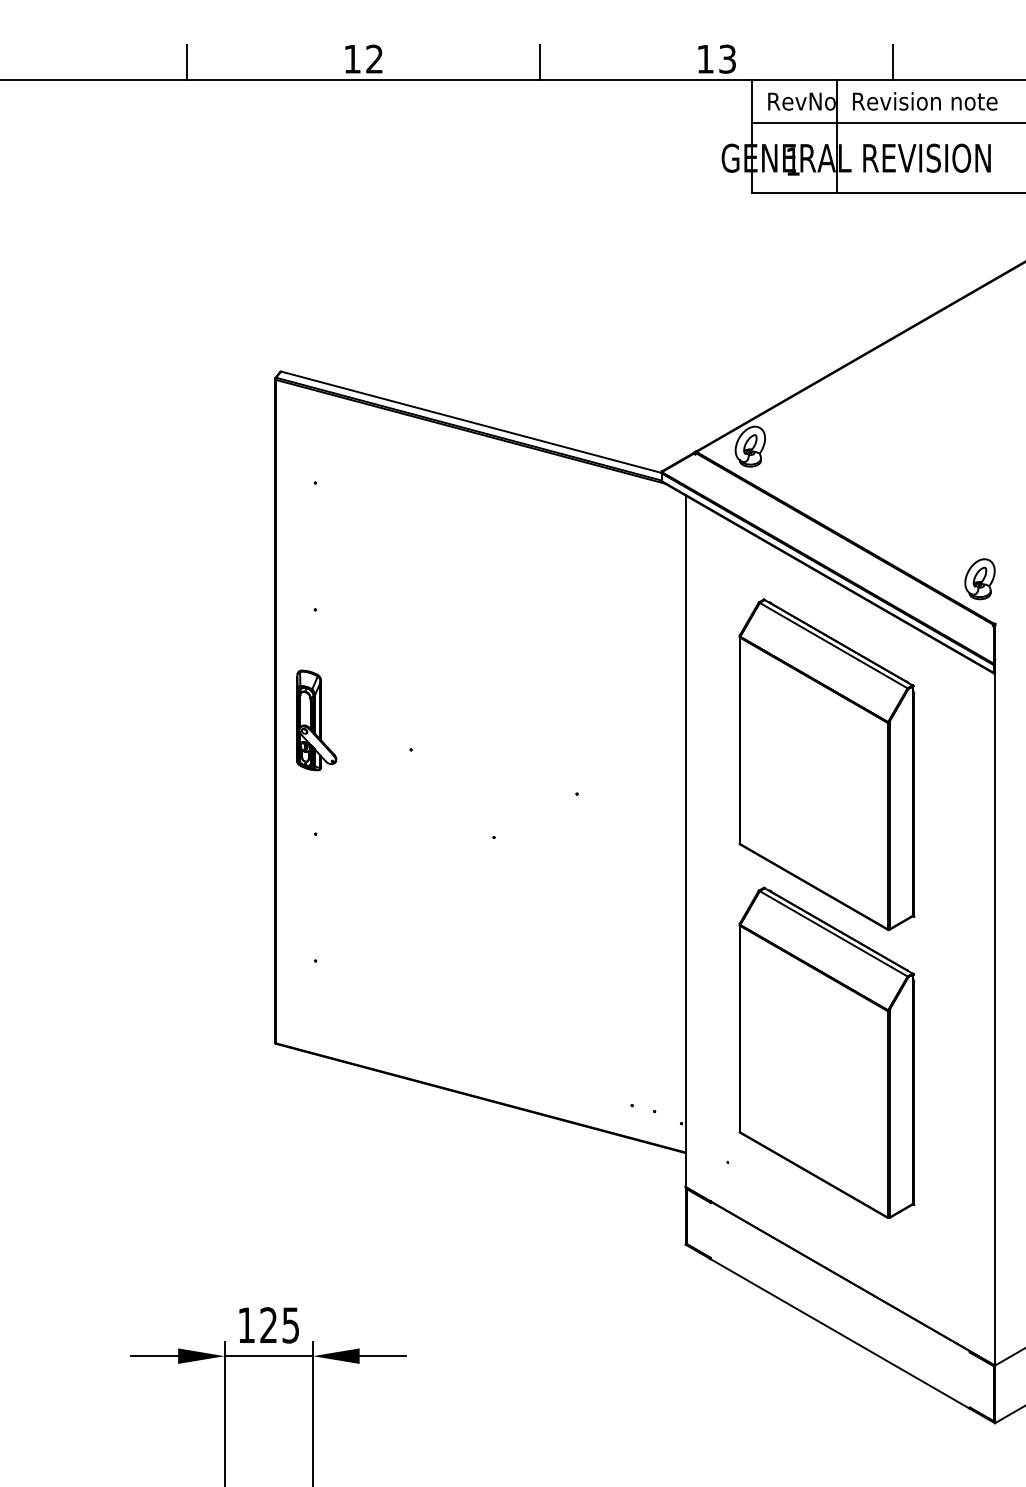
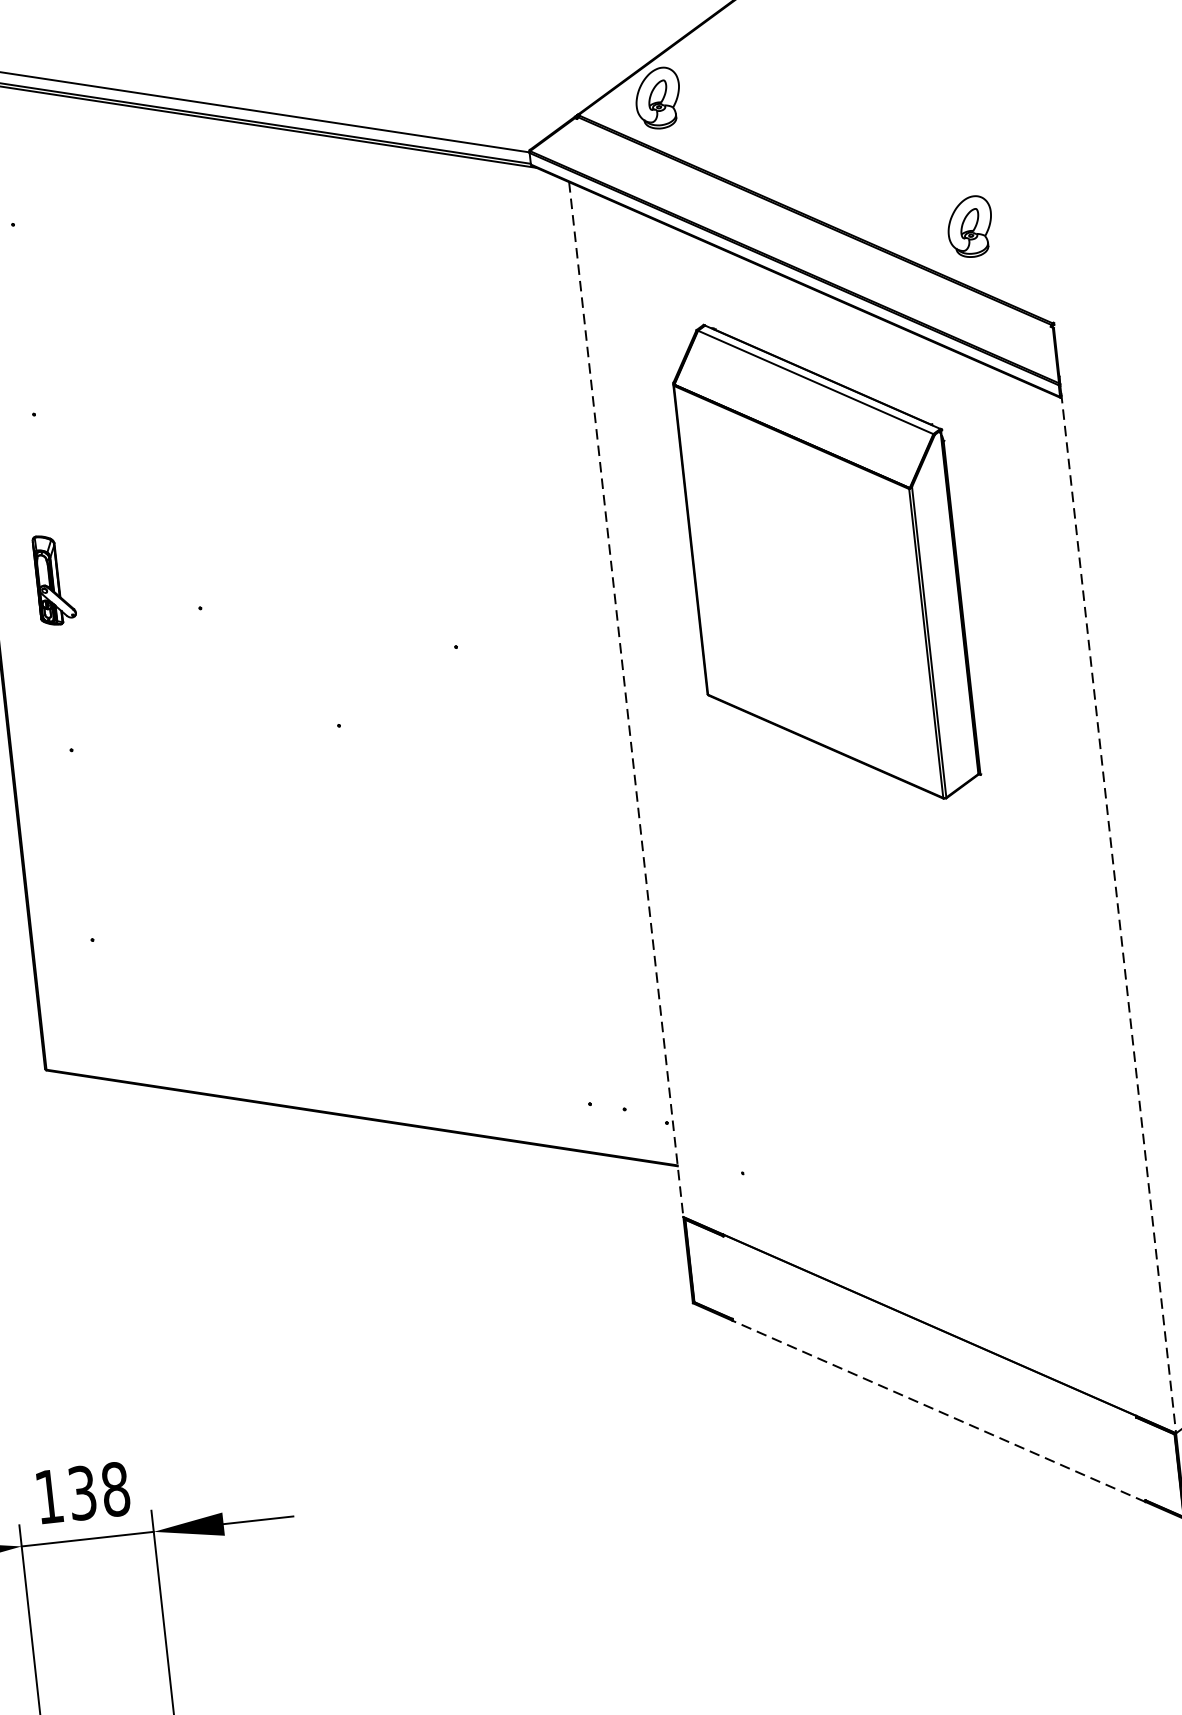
part: (979, 579) -> (969, 227), moved
part: (316, 720) -> (54, 579), size x0.6
line: (685, 841) -> (626, 700), solid -> dashed
line: (995, 1013) -> (1118, 906), solid -> dashed
part: (826, 1052) -> (872, 992), removed
text: (279, 1325) -> (98, 1491), 125 -> 138
line: (840, 1333) -> (939, 1410), solid -> dashed

